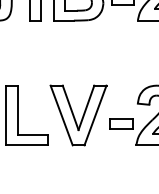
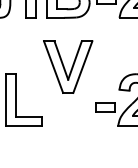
part: (78, 115) -> (68, 67), moved

